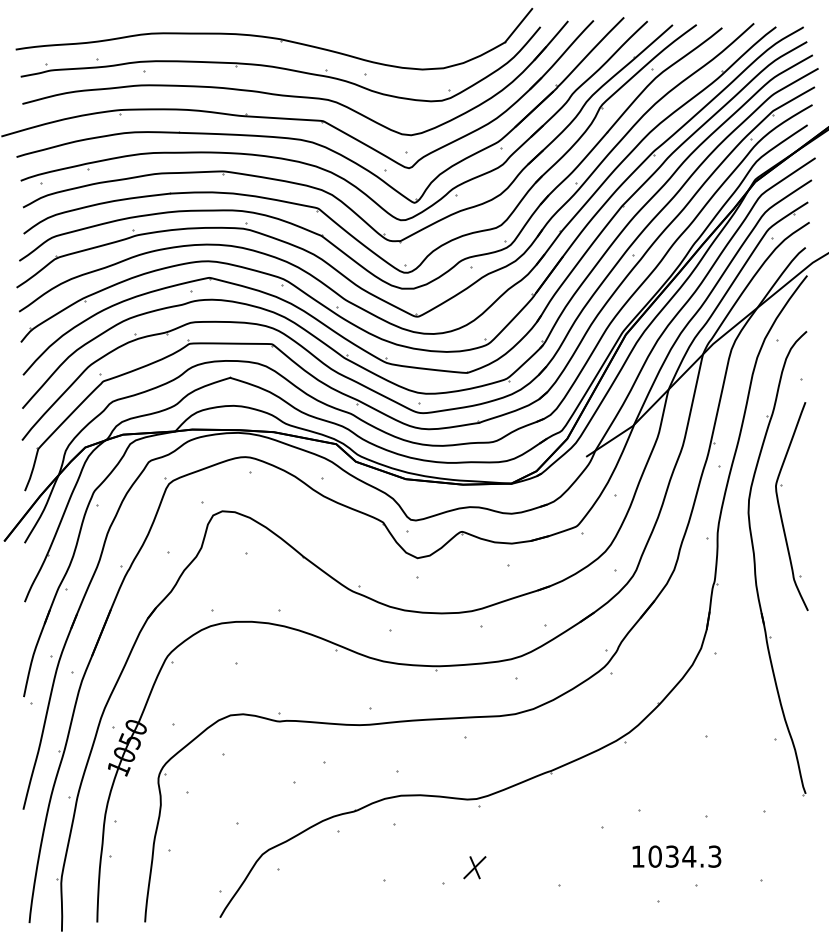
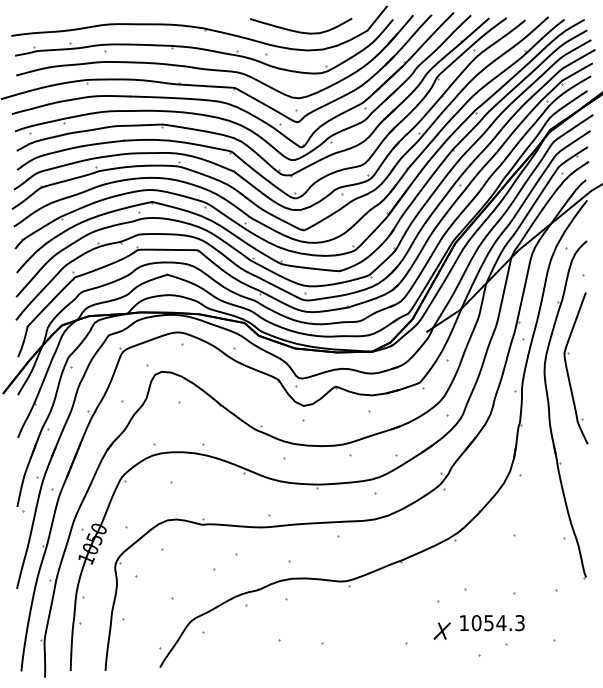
curve: (412, 43) -> (300, 31), added
text: (672, 856) -> (489, 622), 1034.3 -> 1054.3
part: (474, 867) -> (441, 630), moved

